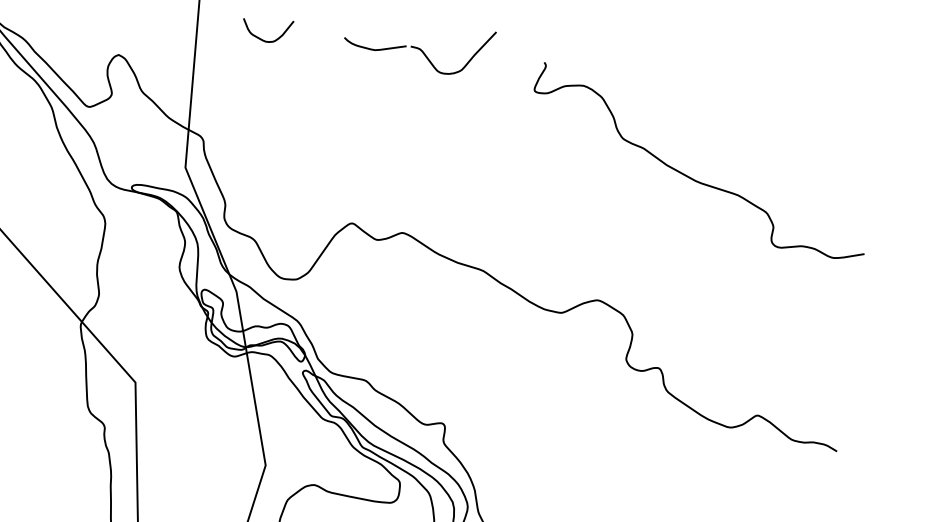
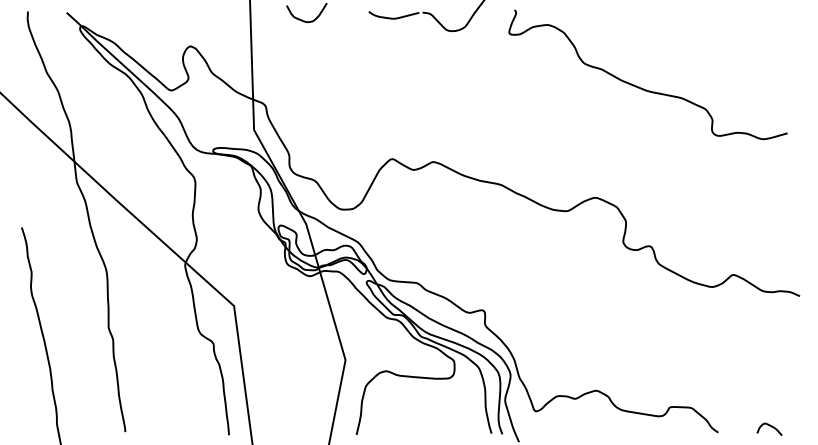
curve: (690, 176) -> (641, 87), moved

